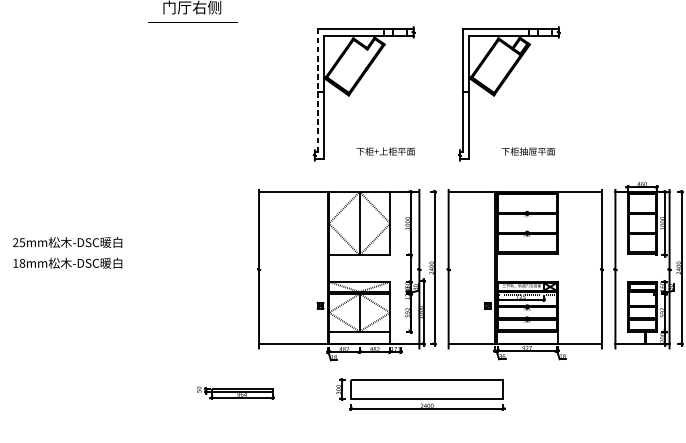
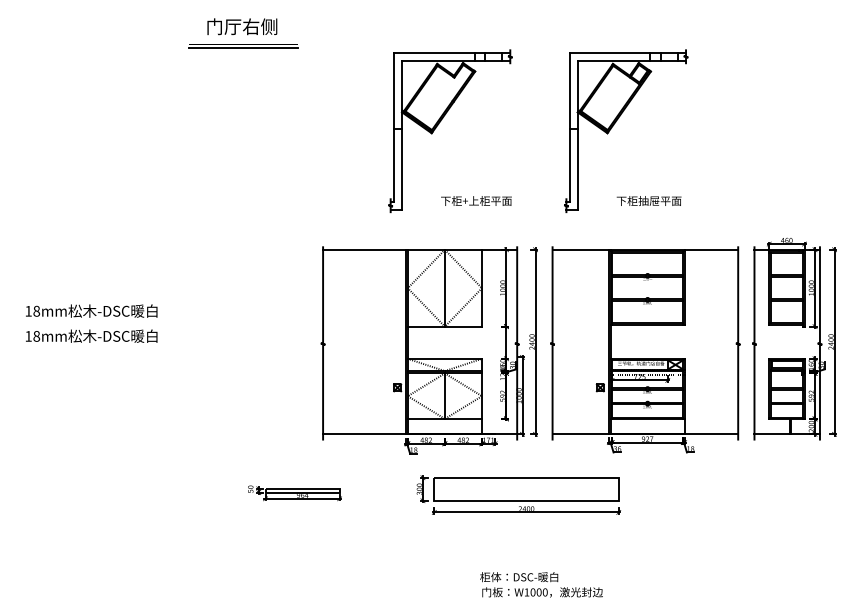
line: (192, 24) -> (242, 47), added
line: (318, 90) -> (394, 127), dashed -> solid
text: (18, 241) -> (32, 310), 25mm -> 18mm

